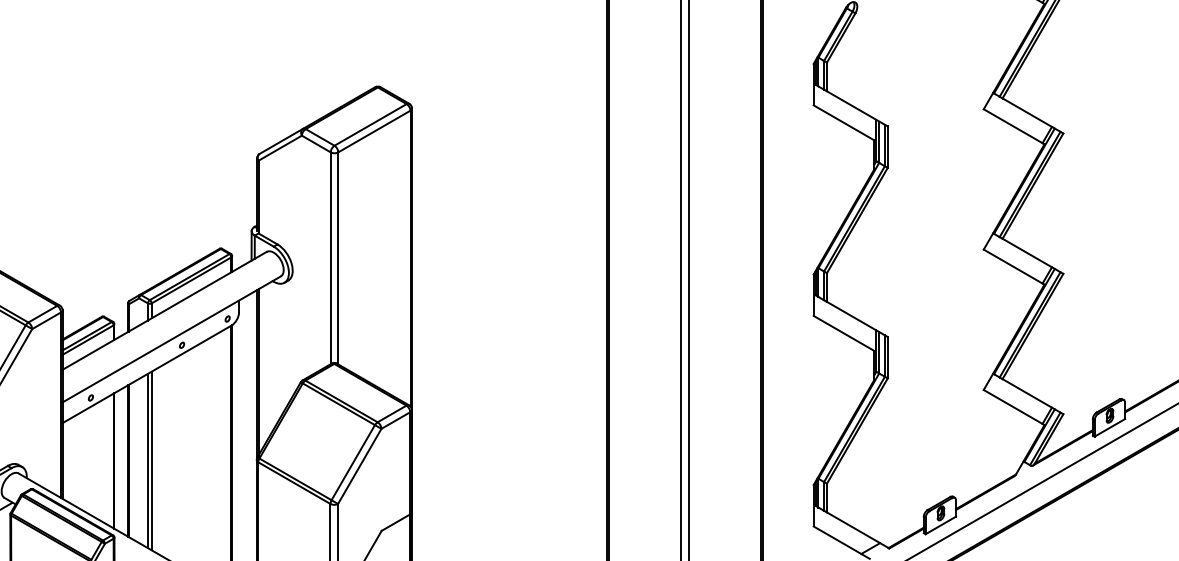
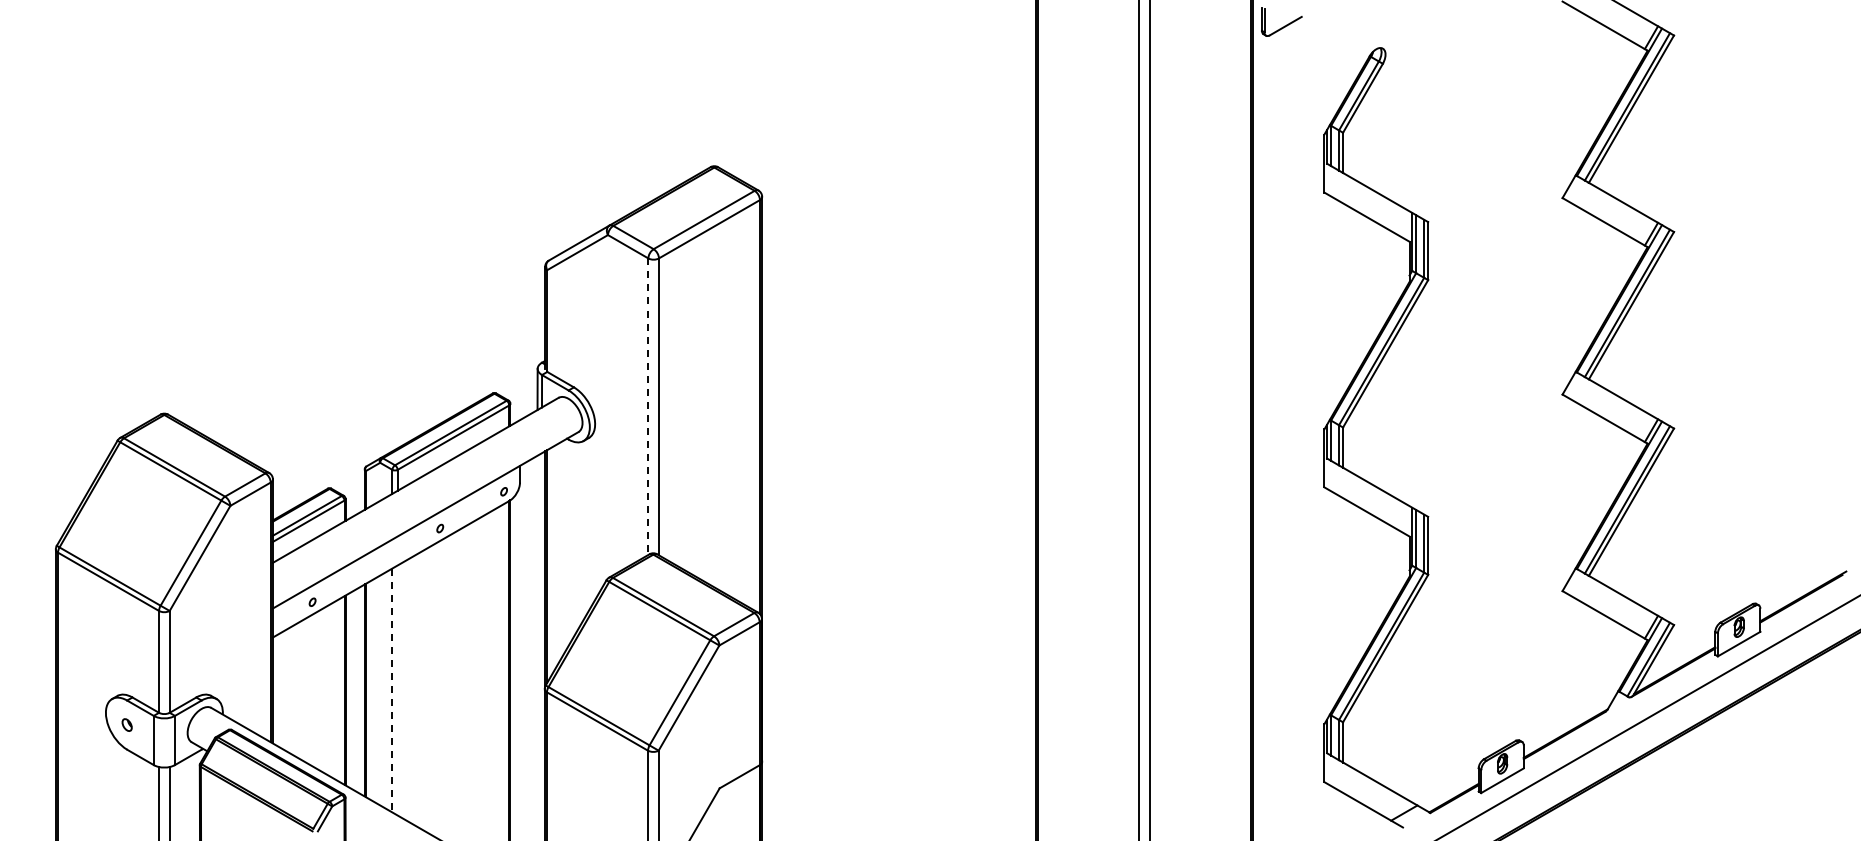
line: (330, 258) -> (648, 407), solid -> dashed
line: (147, 460) -> (392, 690), solid -> dashed
line: (151, 460) -> (397, 690), removed

